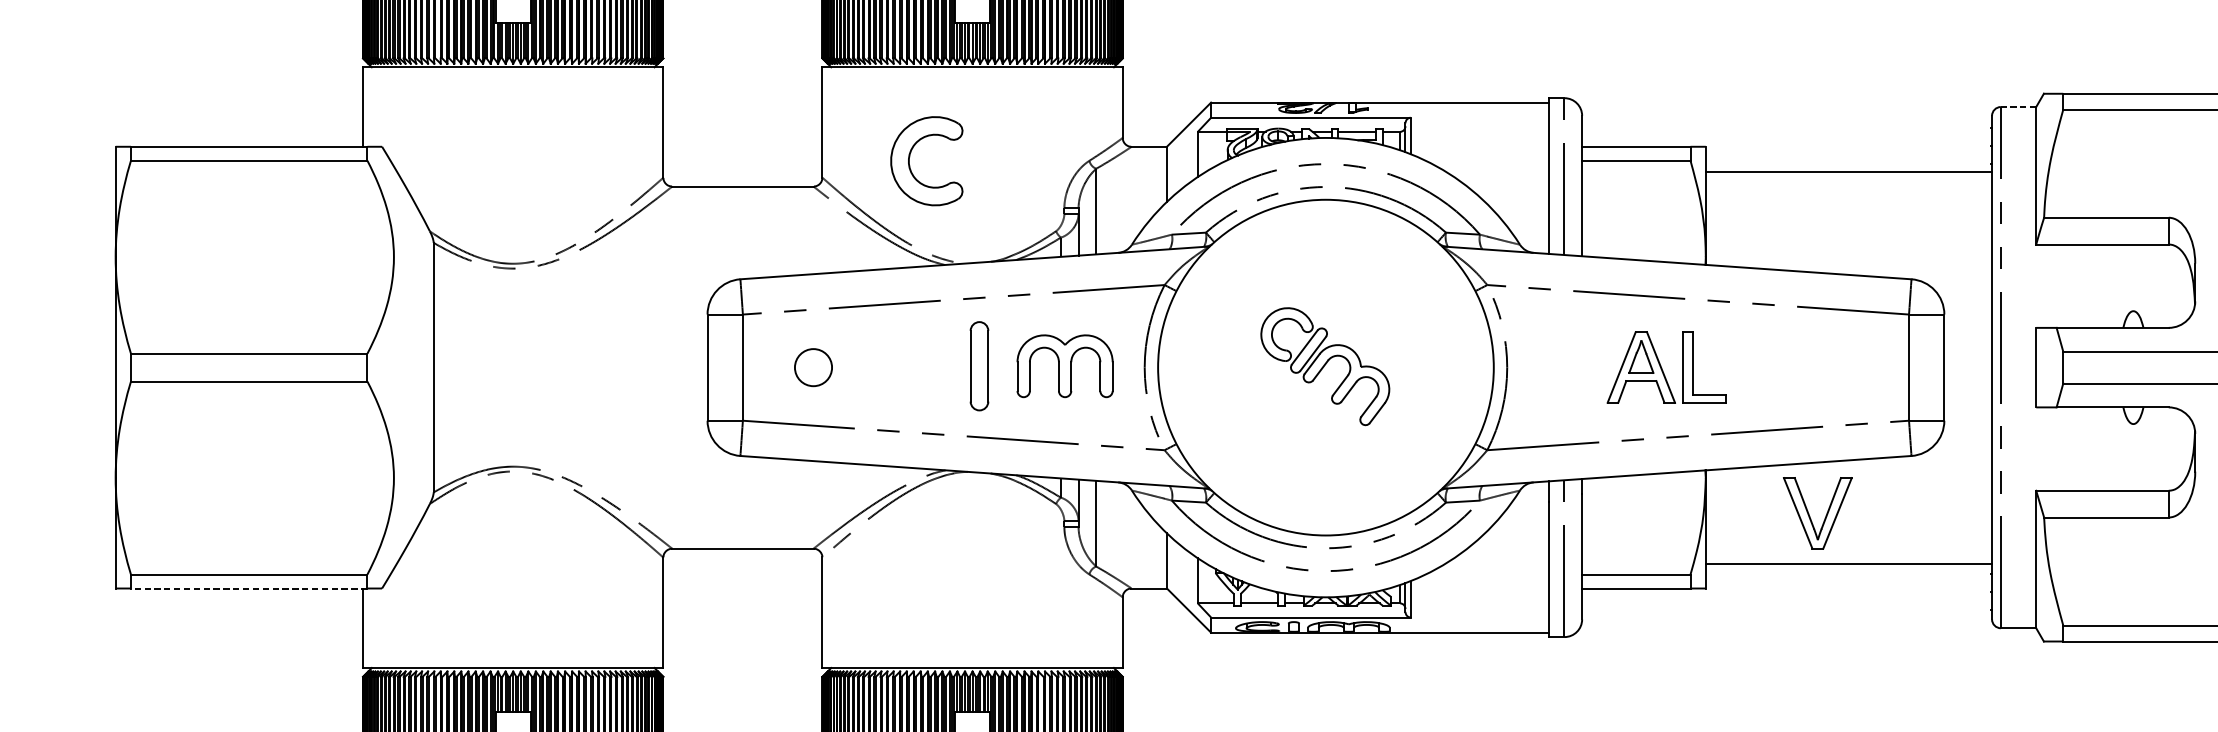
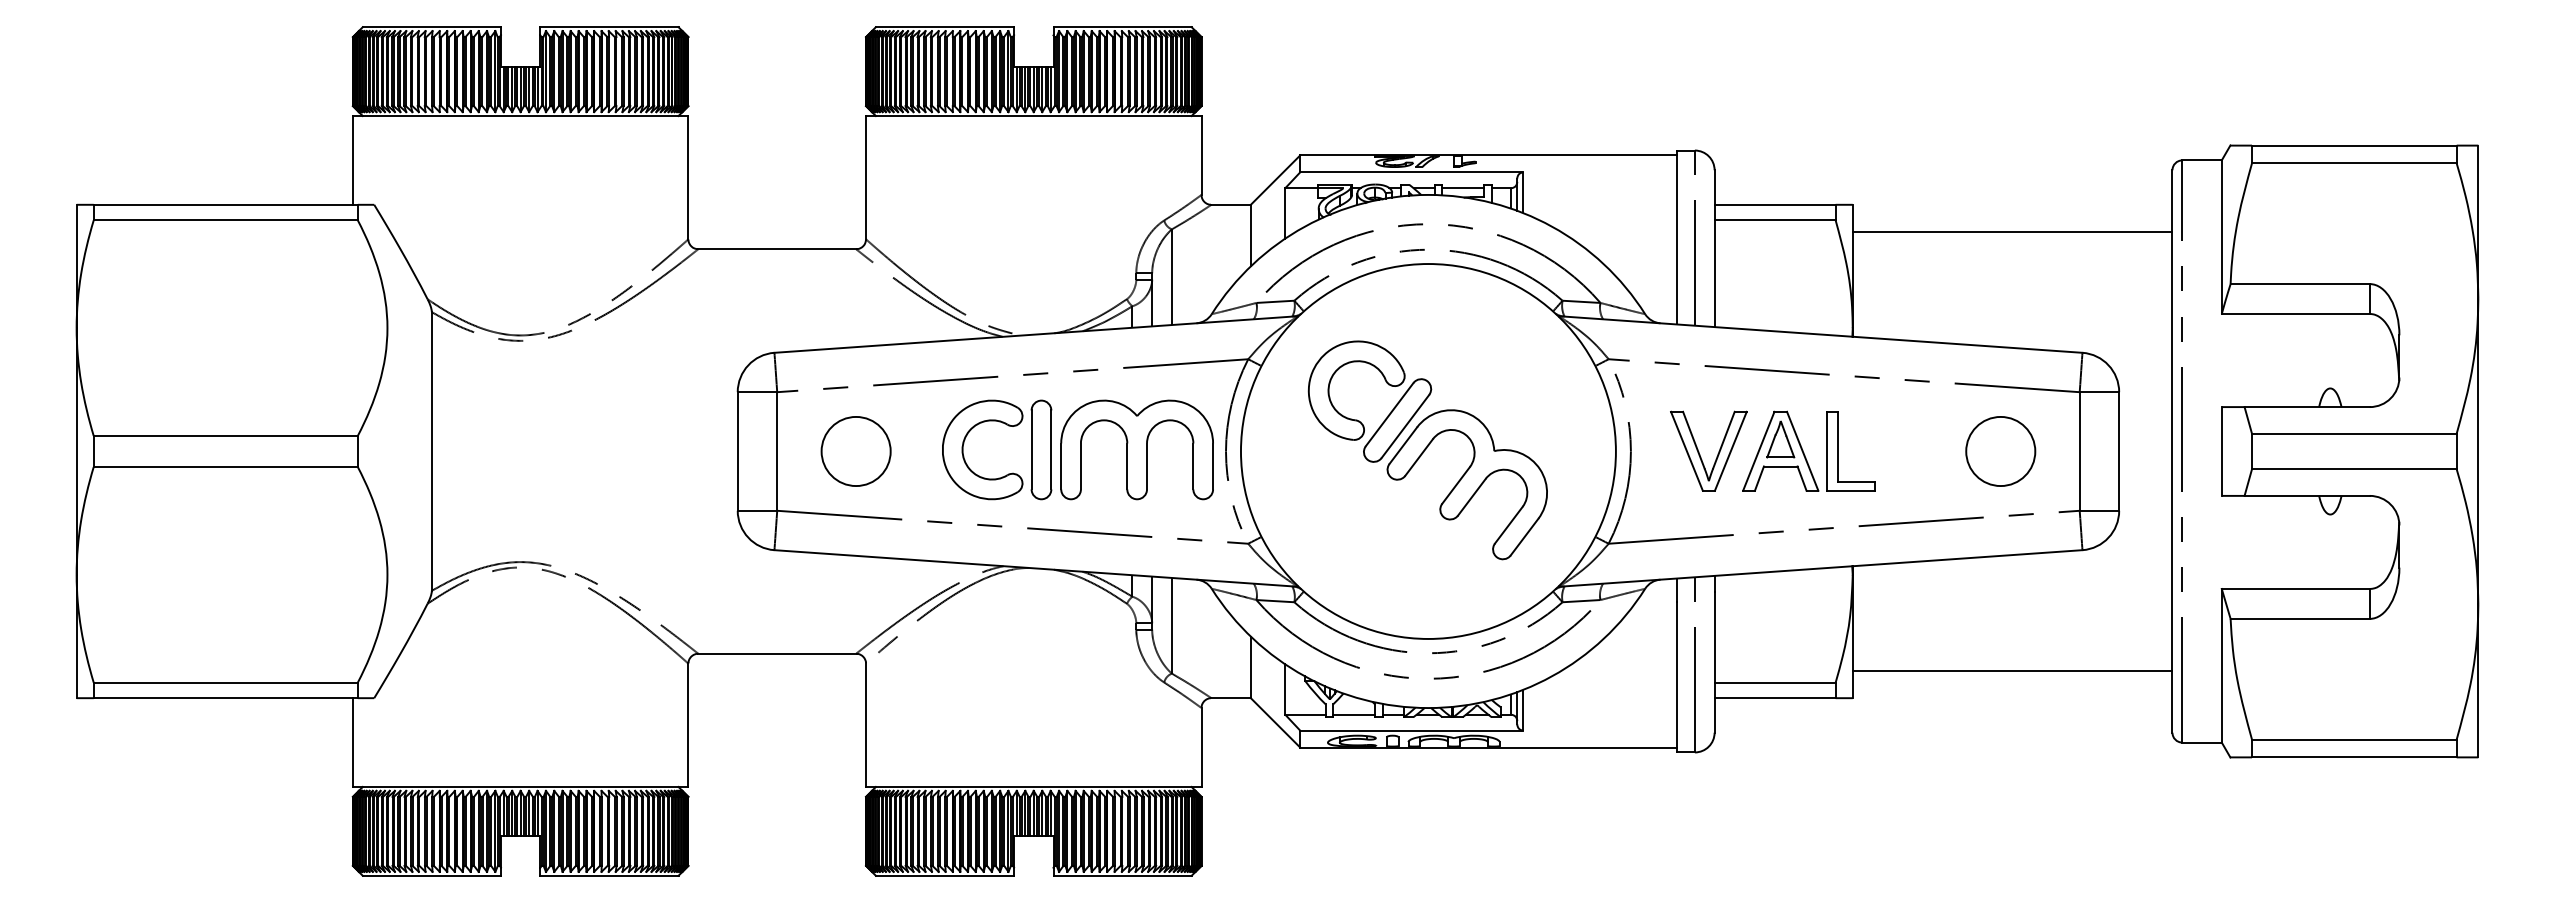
line: (2018, 107) -> (2202, 160), dashed -> solid
part: (910, 155) -> (964, 443), moved
part: (1064, 365) -> (1136, 449), size x1.43
part: (1325, 366) -> (1427, 450), size x1.67
circle: (812, 367) -> (855, 451), size x1.67
circle: (1838, 367) -> (2000, 451), added
part: (1810, 516) -> (1700, 454), moved
line: (248, 588) -> (225, 698), dashed -> solid

